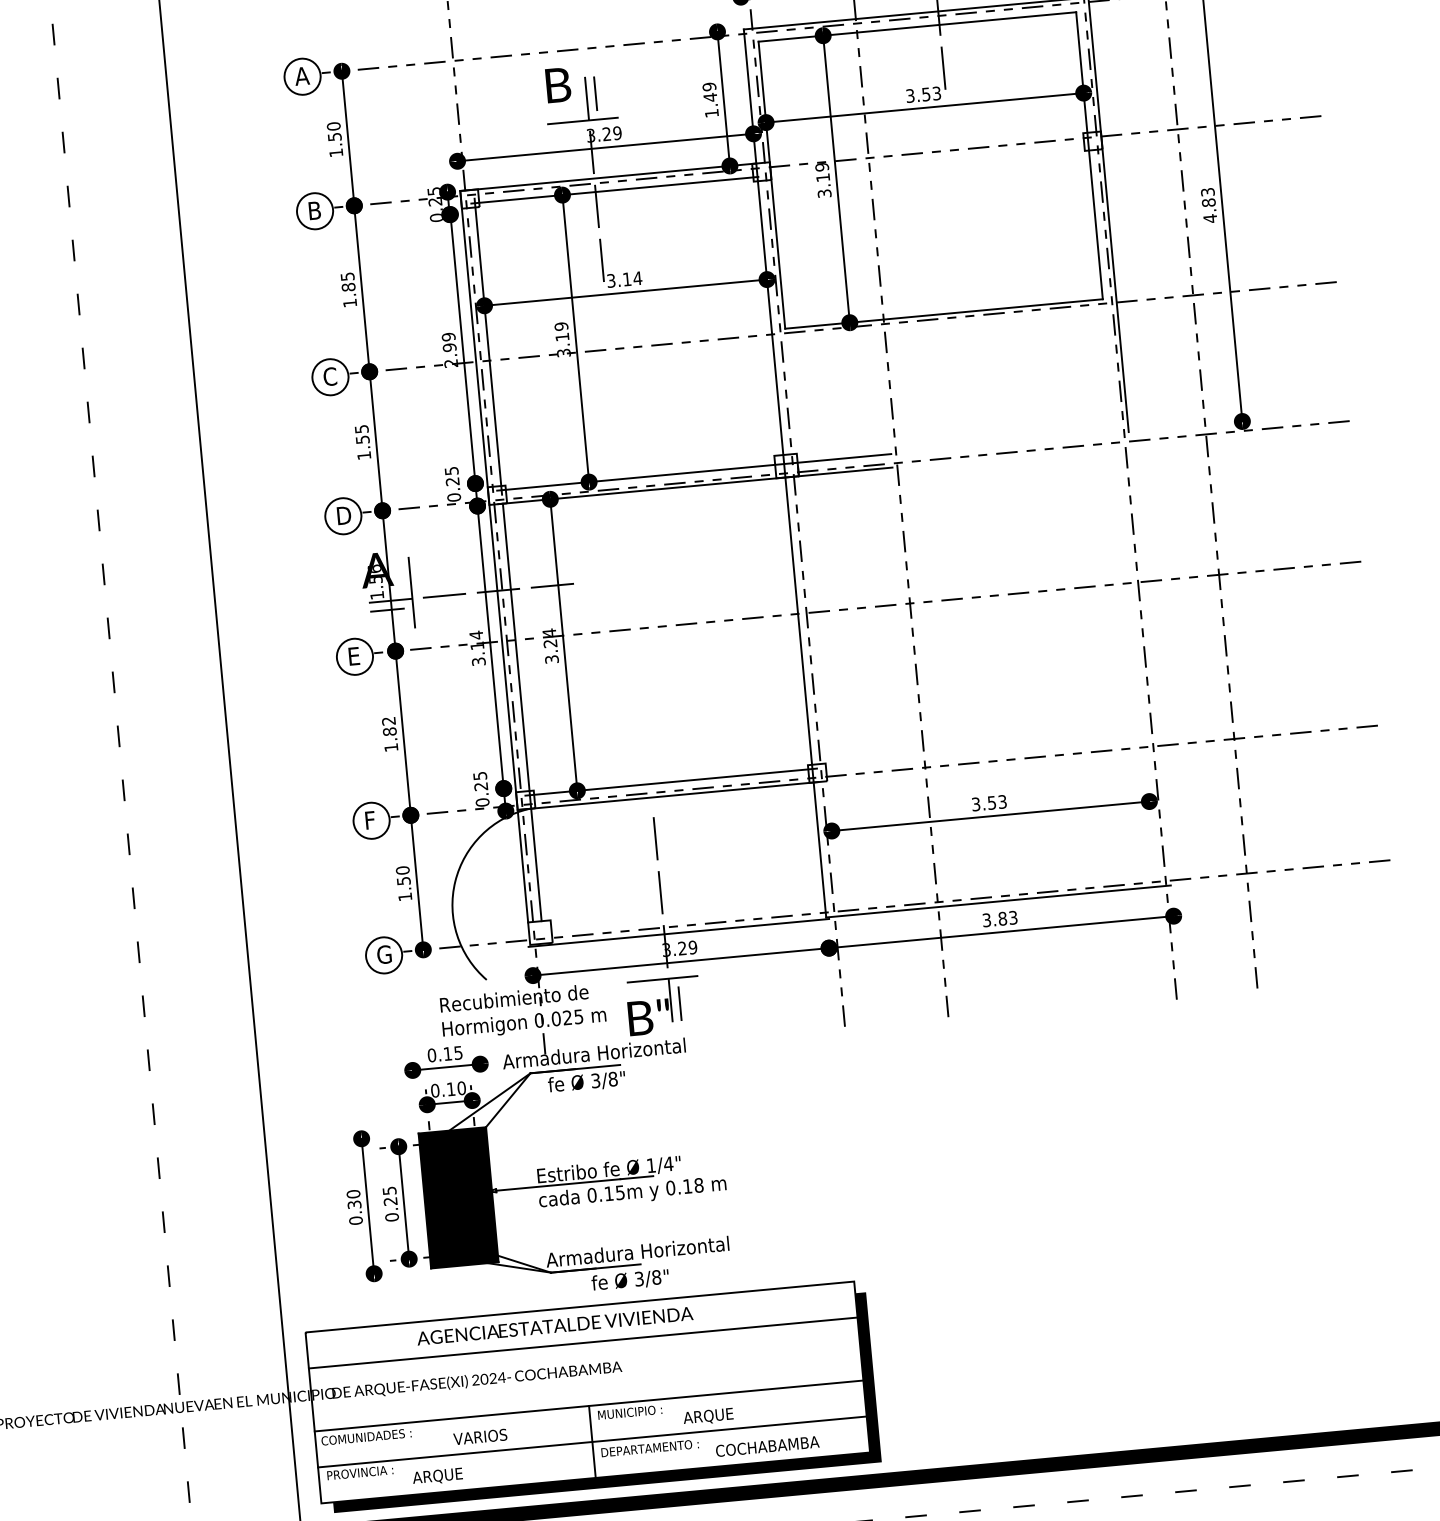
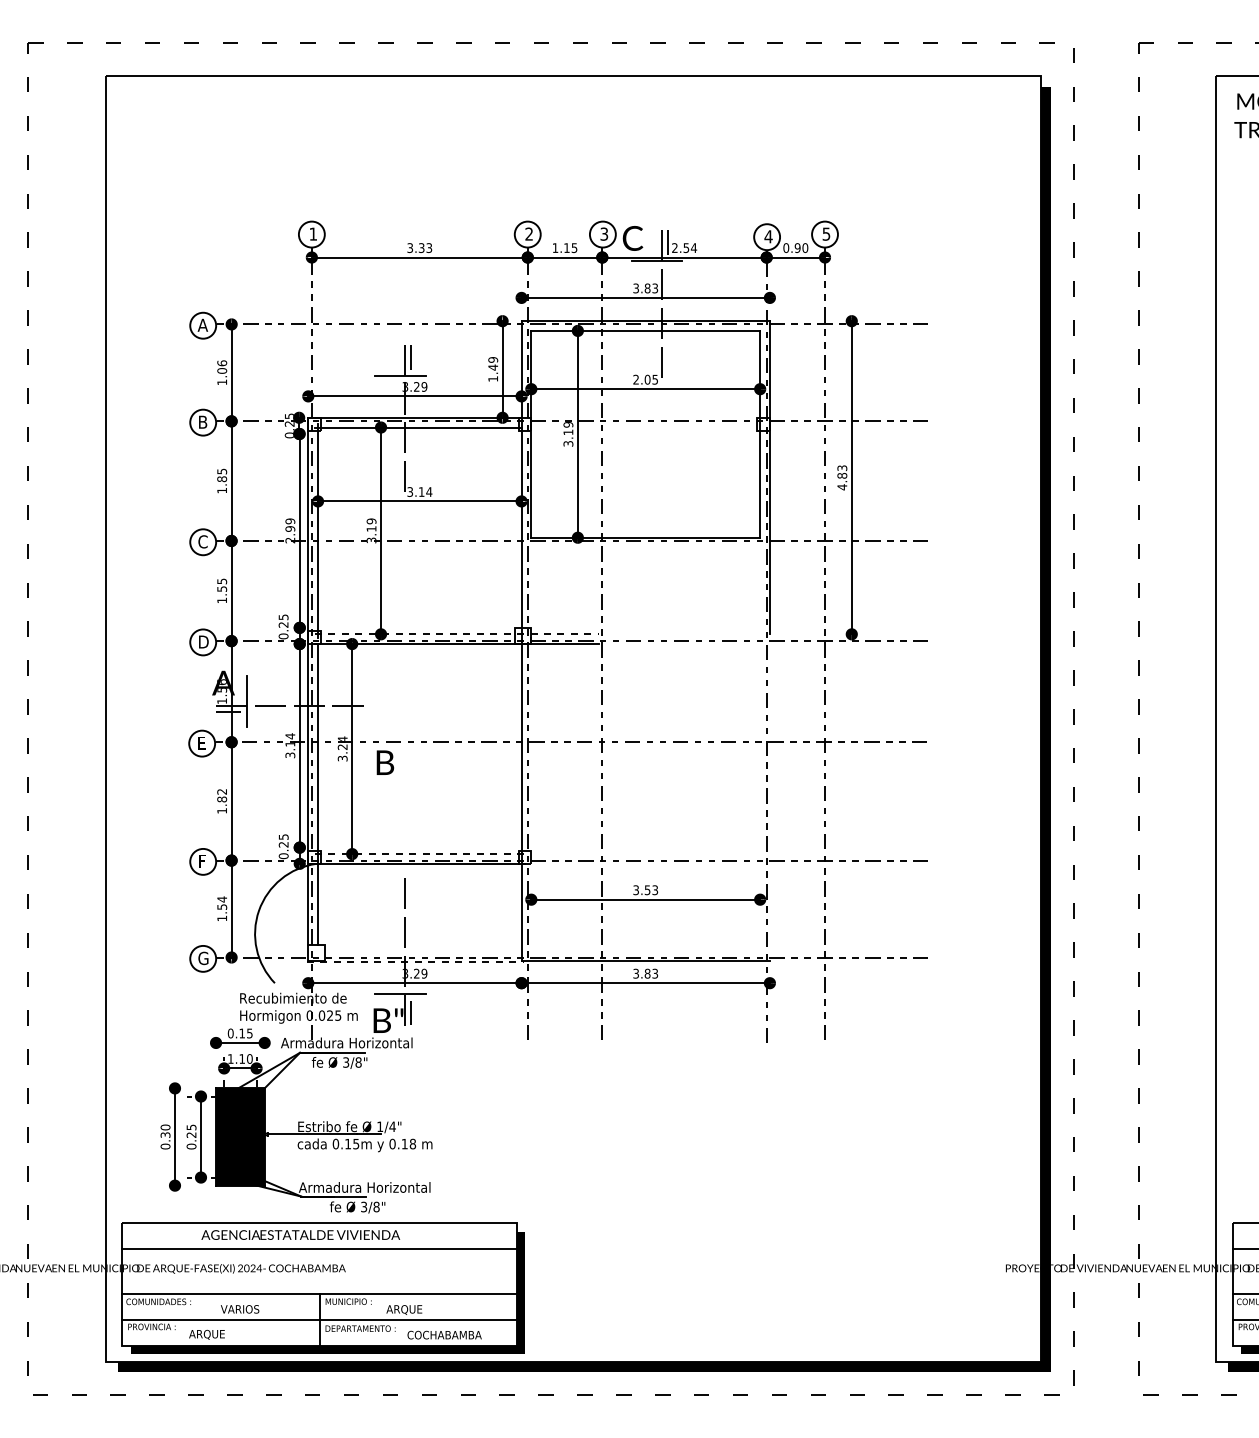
text: (558, 84) -> (385, 762), moved
text: (923, 94) -> (645, 379), 3.53 -> 2.05
text: (334, 130) -> (222, 366), 1.50 -> 1.06
line: (693, 472) -> (456, 634), solid -> dashed
line: (672, 782) -> (420, 854), solid -> dashed
text: (403, 870) -> (222, 899), 1.50 -> 1.54
line: (679, 933) -> (415, 962), solid -> dashed
text: (434, 1090) -> (230, 1058), 0.10 -> 1.10

